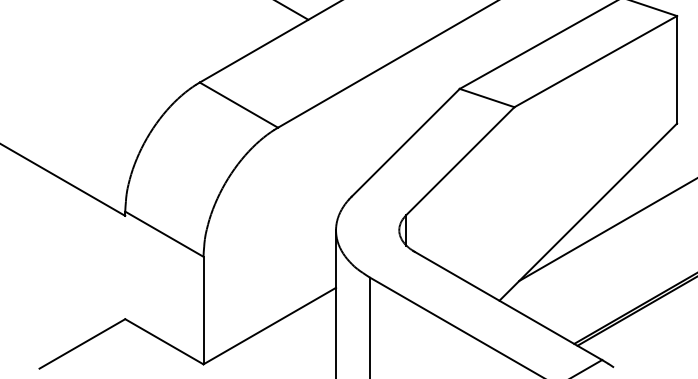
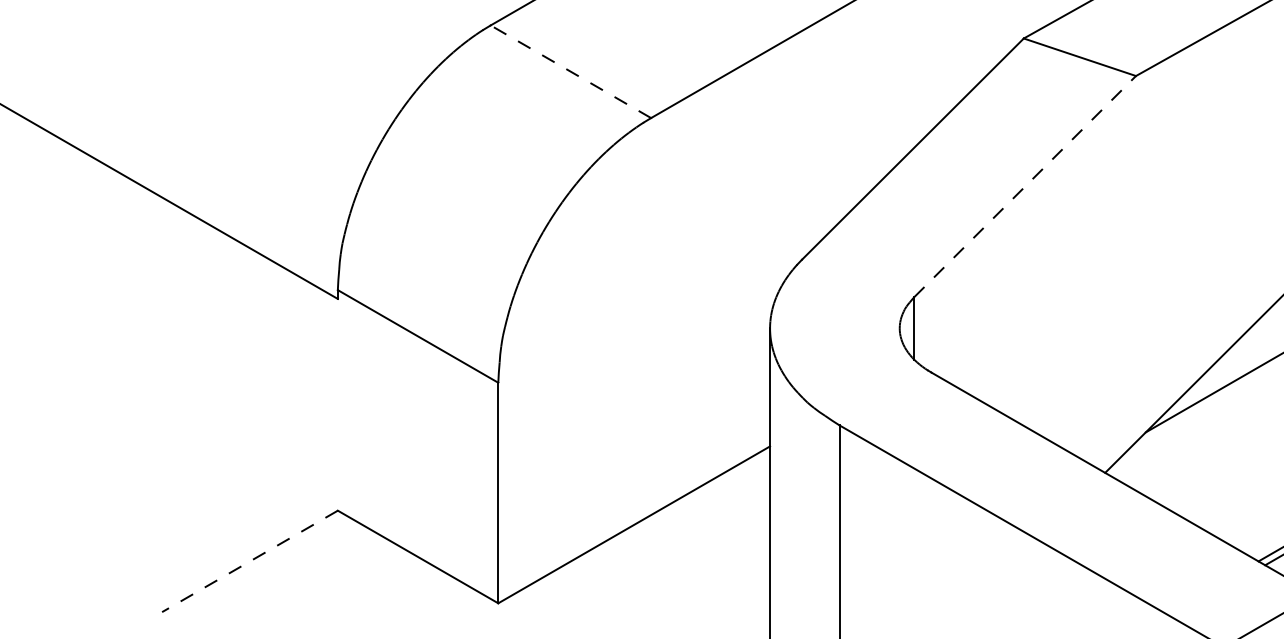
line: (238, 104) -> (570, 70), solid -> dashed
line: (460, 160) -> (1025, 185), solid -> dashed
line: (81, 344) -> (248, 562), solid -> dashed

